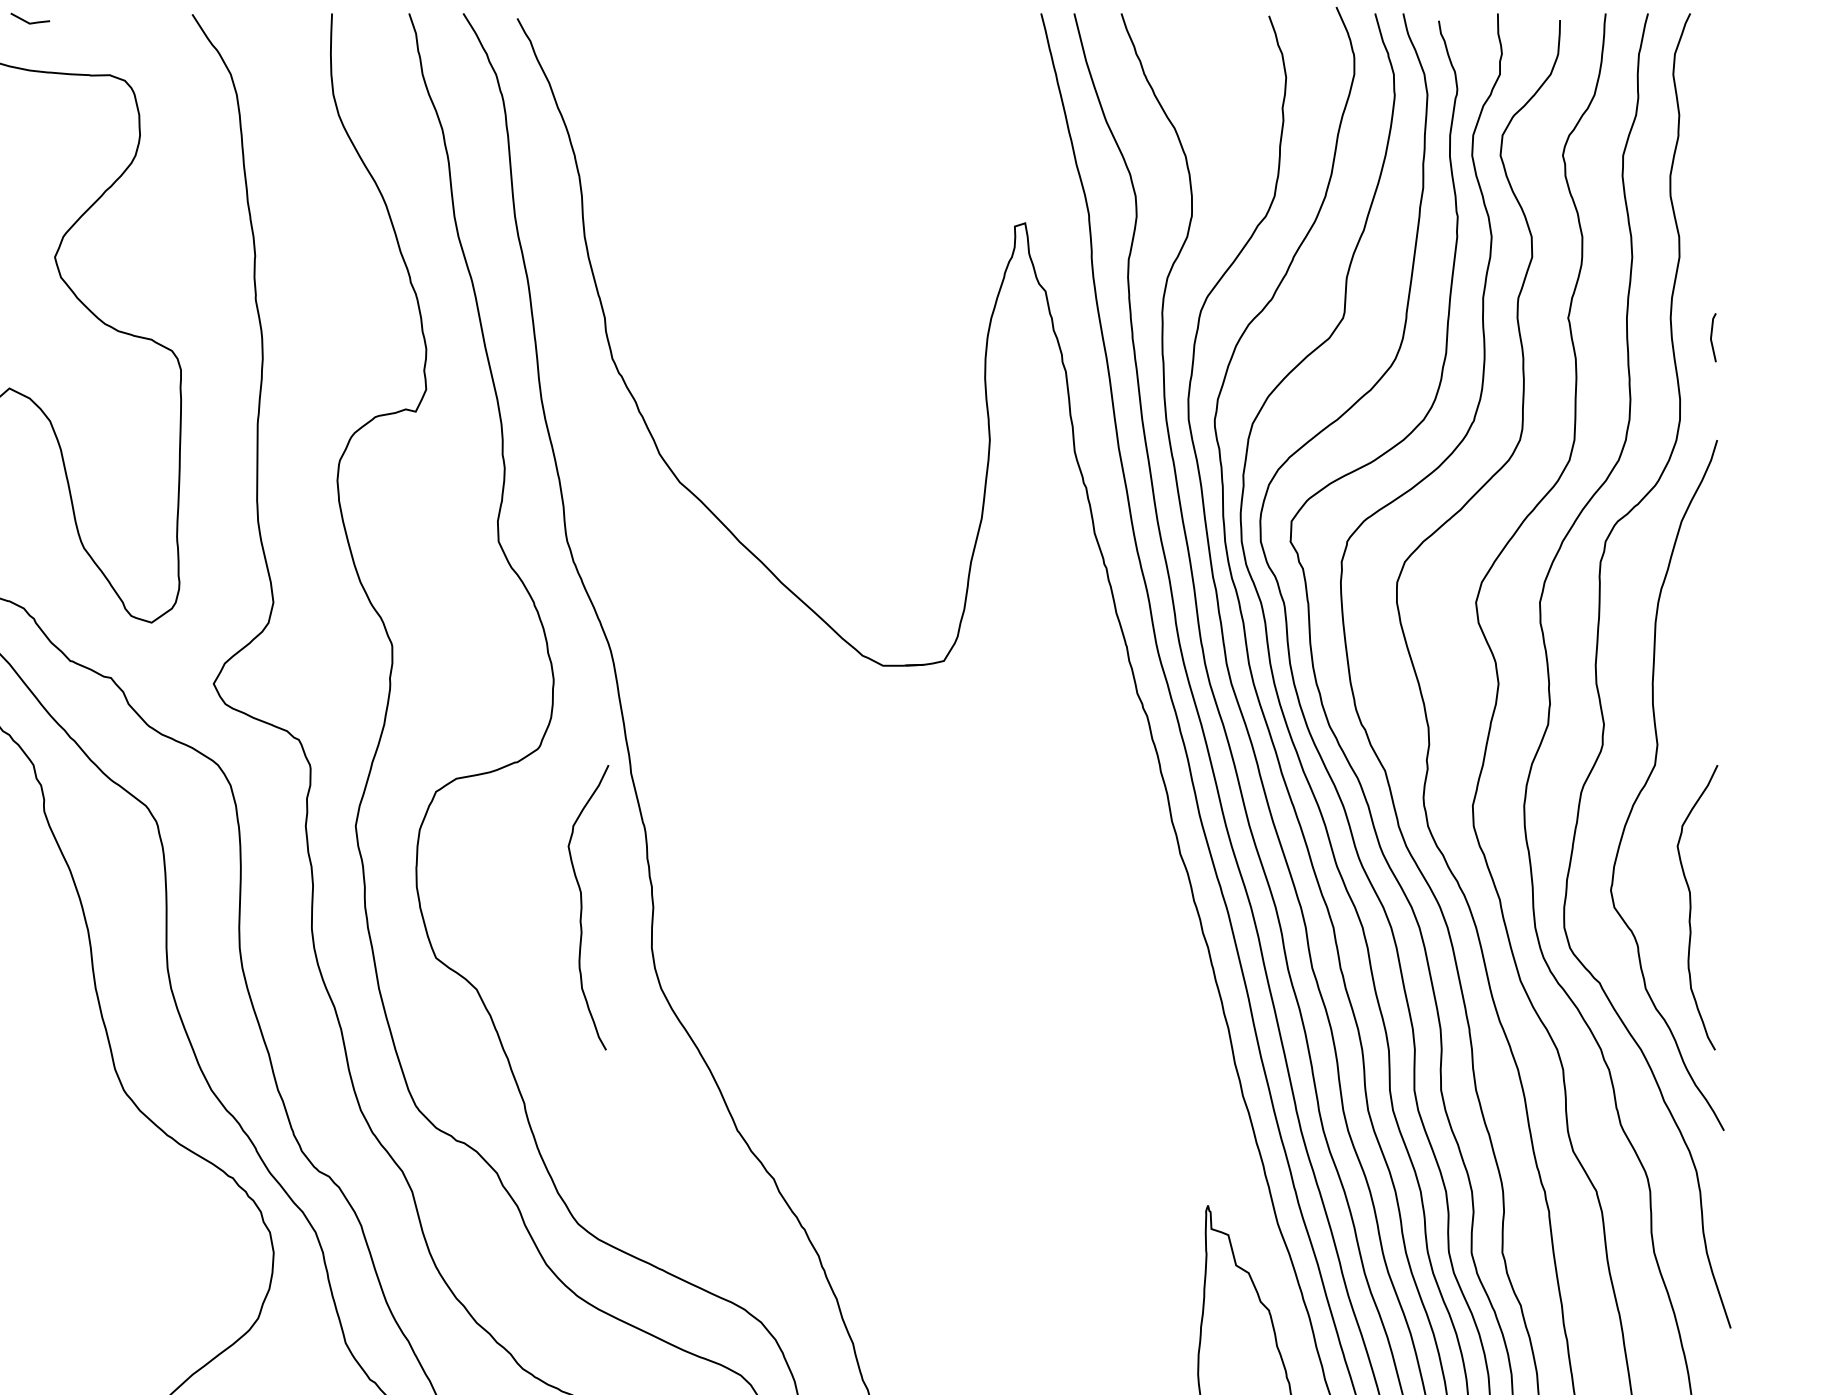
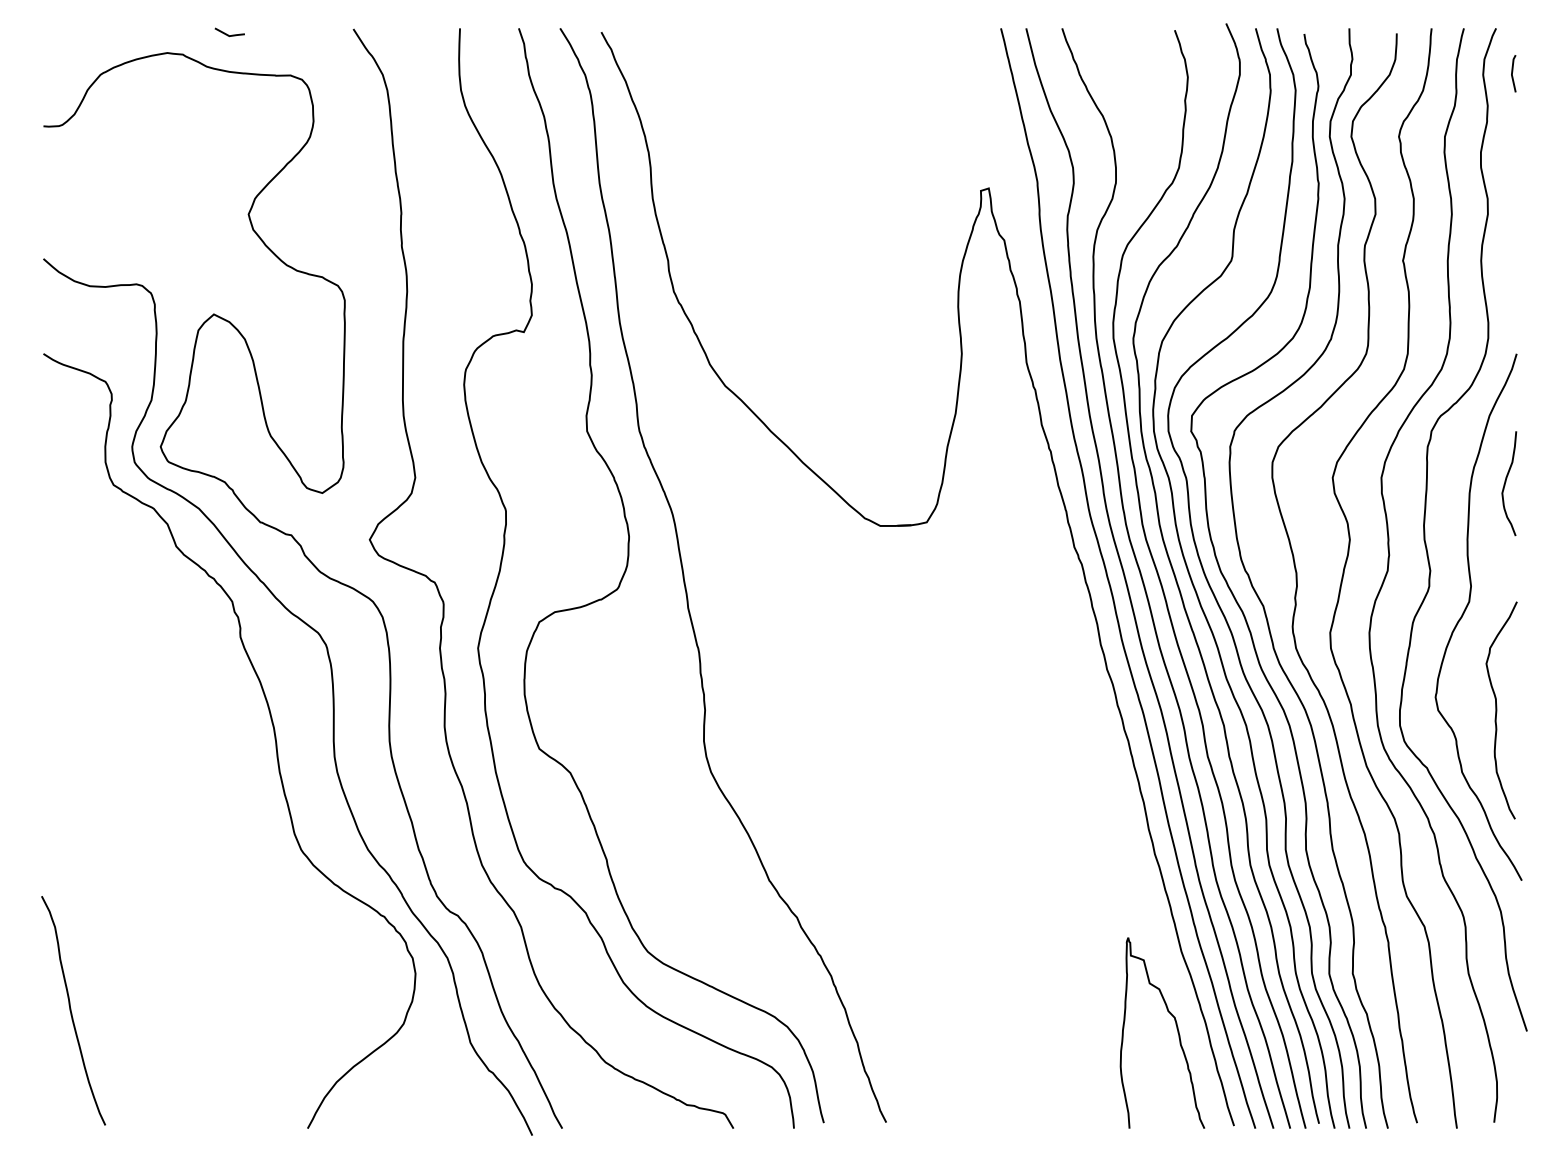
line: (1711, 337) -> (1512, 73), moved
curve: (1703, 608) -> (1506, 482), added
curve: (583, 907) -> (651, 710), removed

